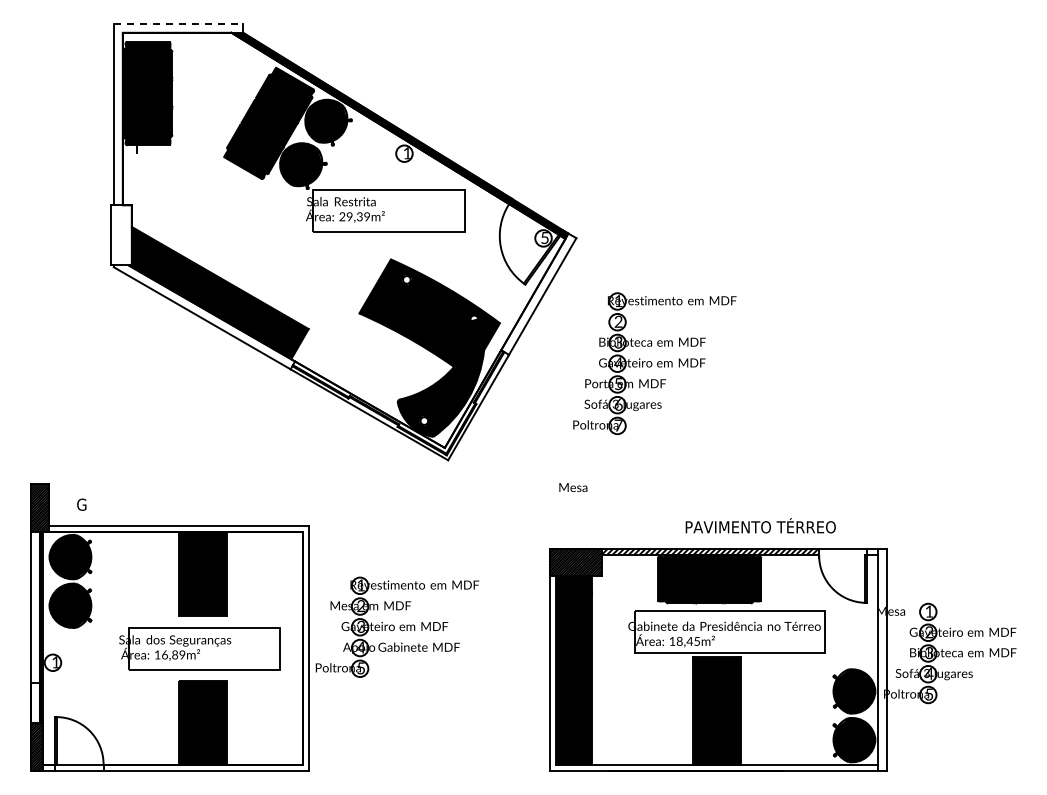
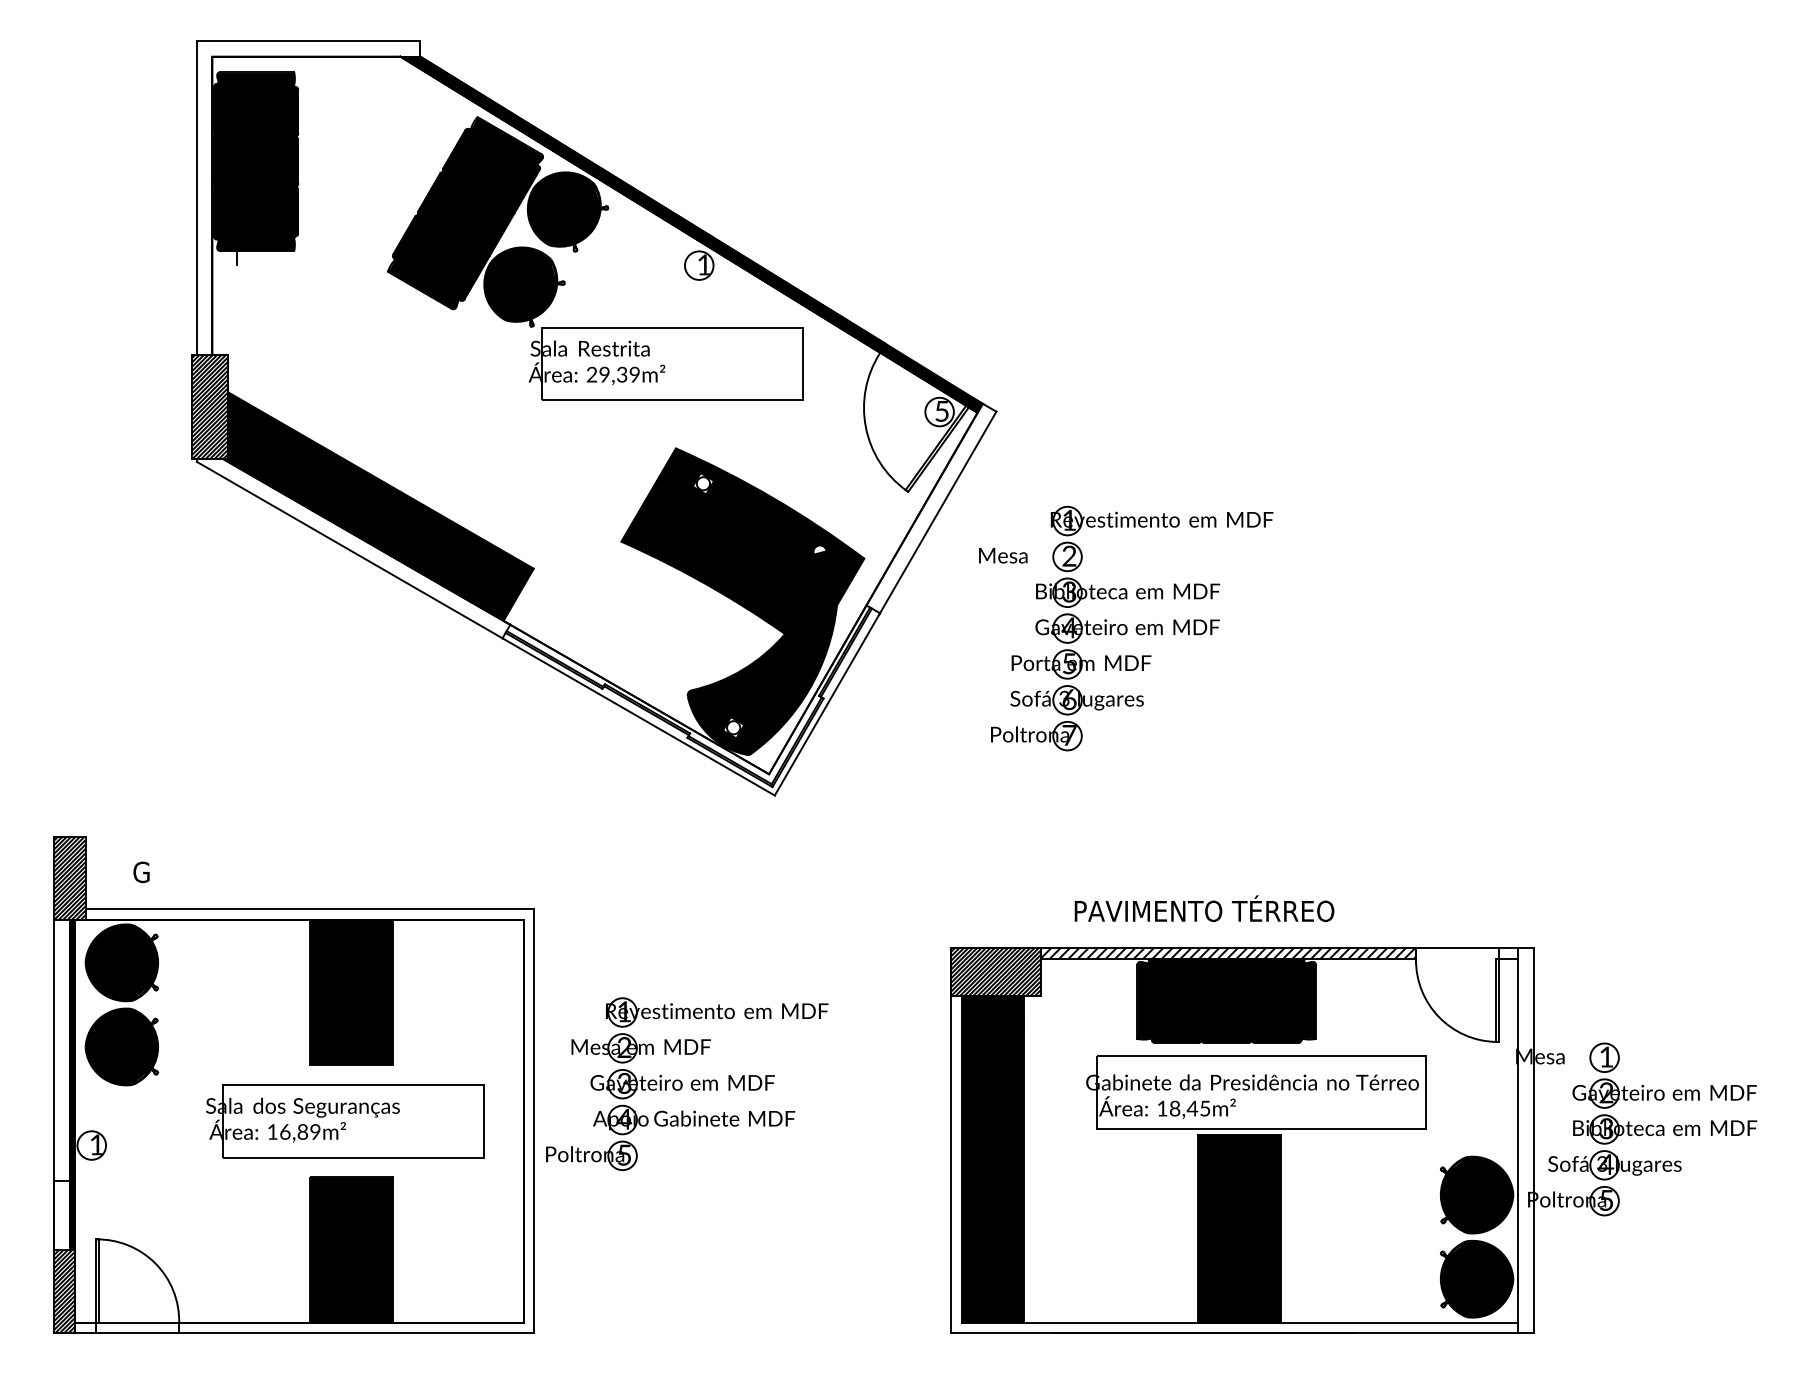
line: (178, 23) -> (308, 40), dashed -> solid
hatch: (120, 235) -> (208, 406), added
text: (573, 487) -> (1003, 555), moved
text: (760, 525) -> (1204, 908), moved

